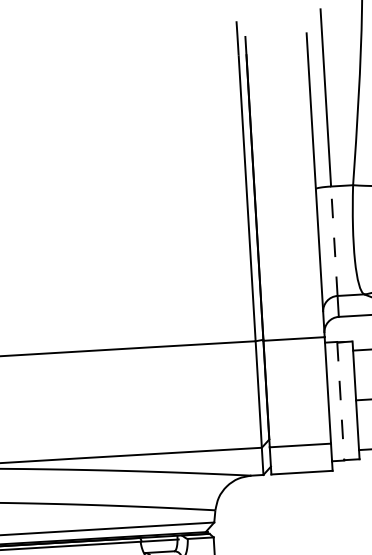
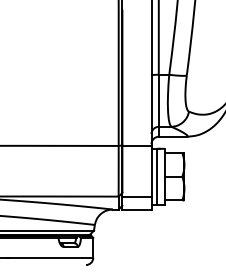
line: (333, 240) -> (158, 100), dashed -> solid
line: (341, 402) -> (157, 177), dashed -> solid

